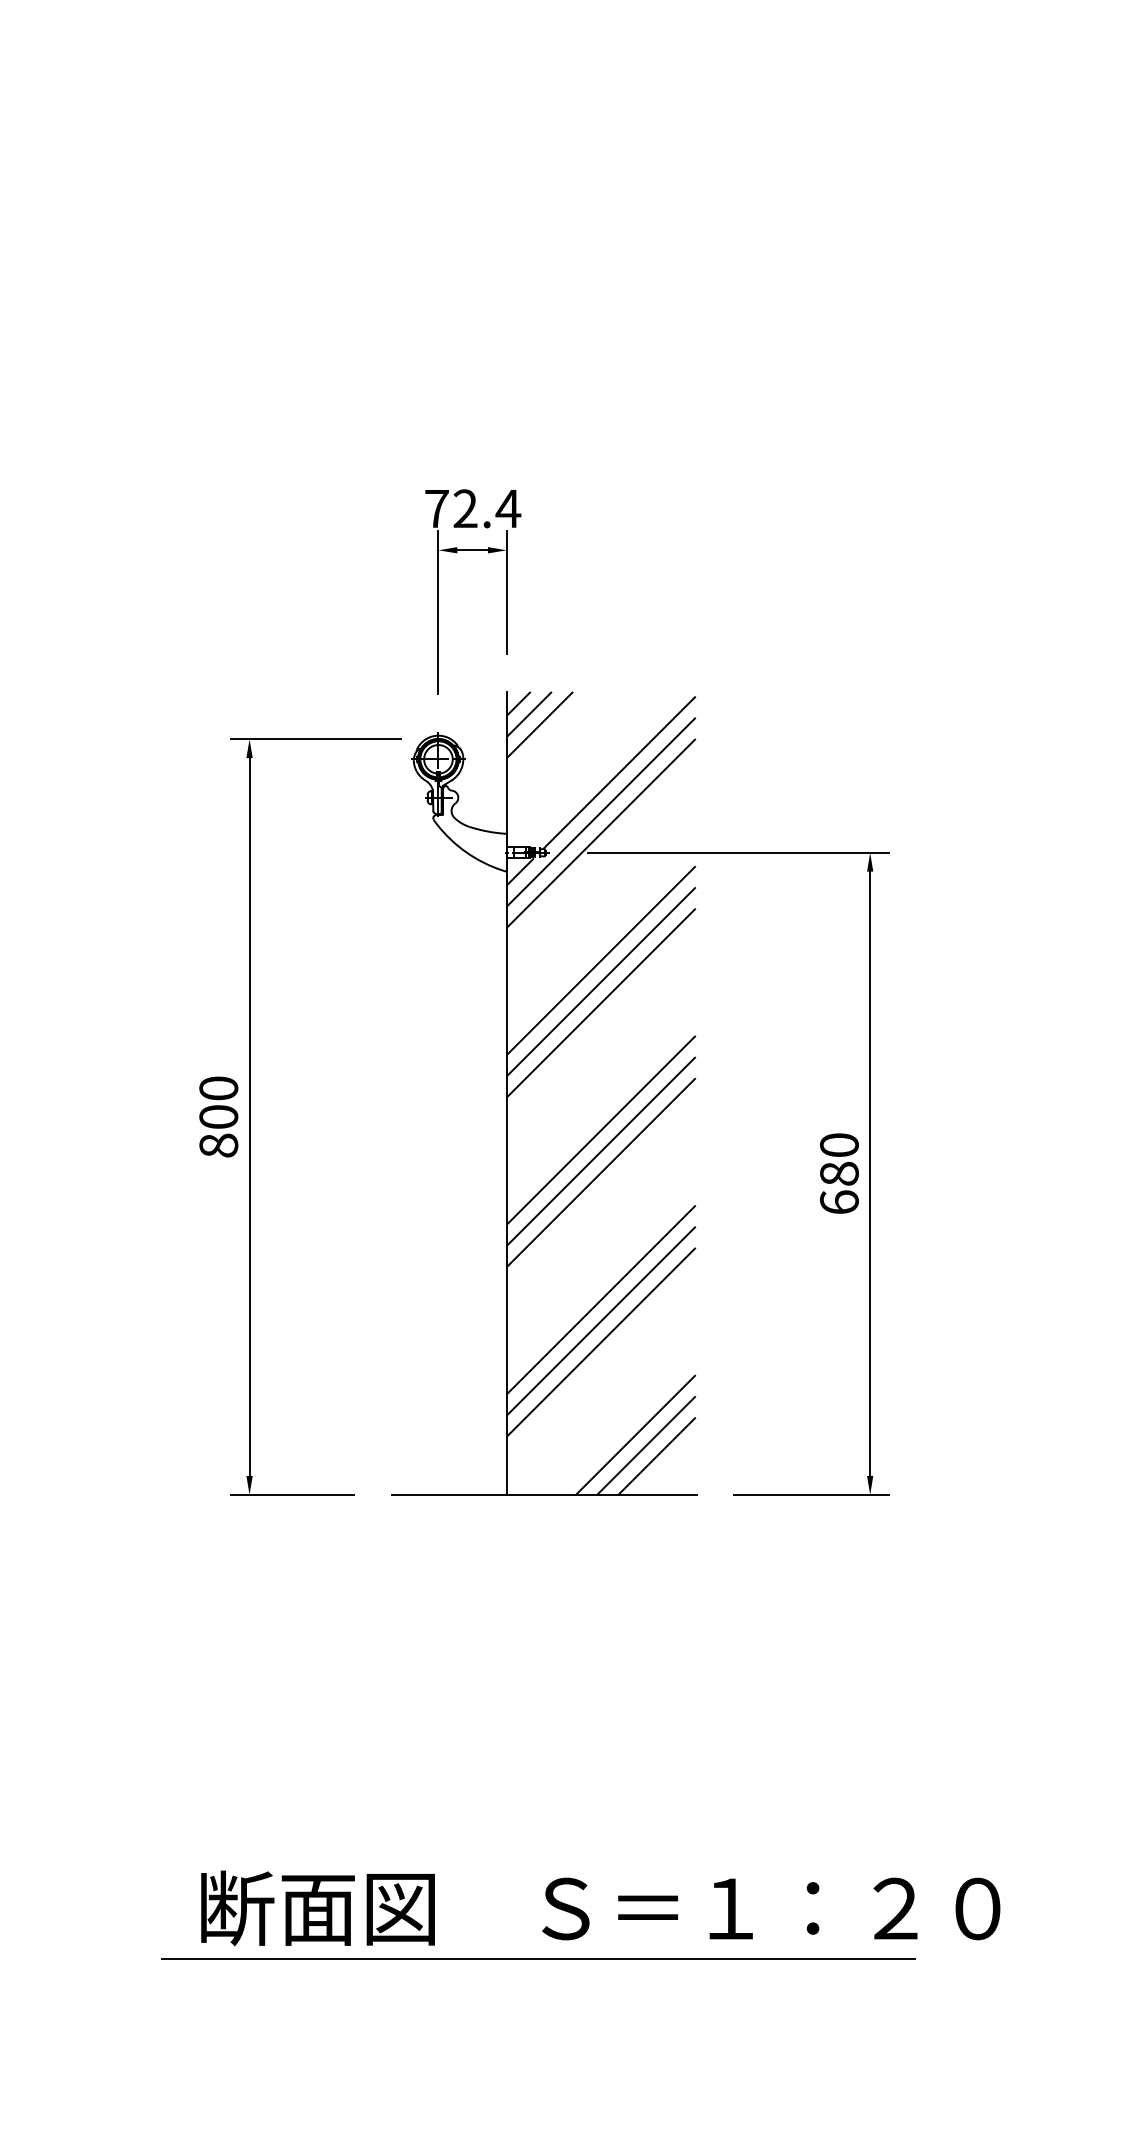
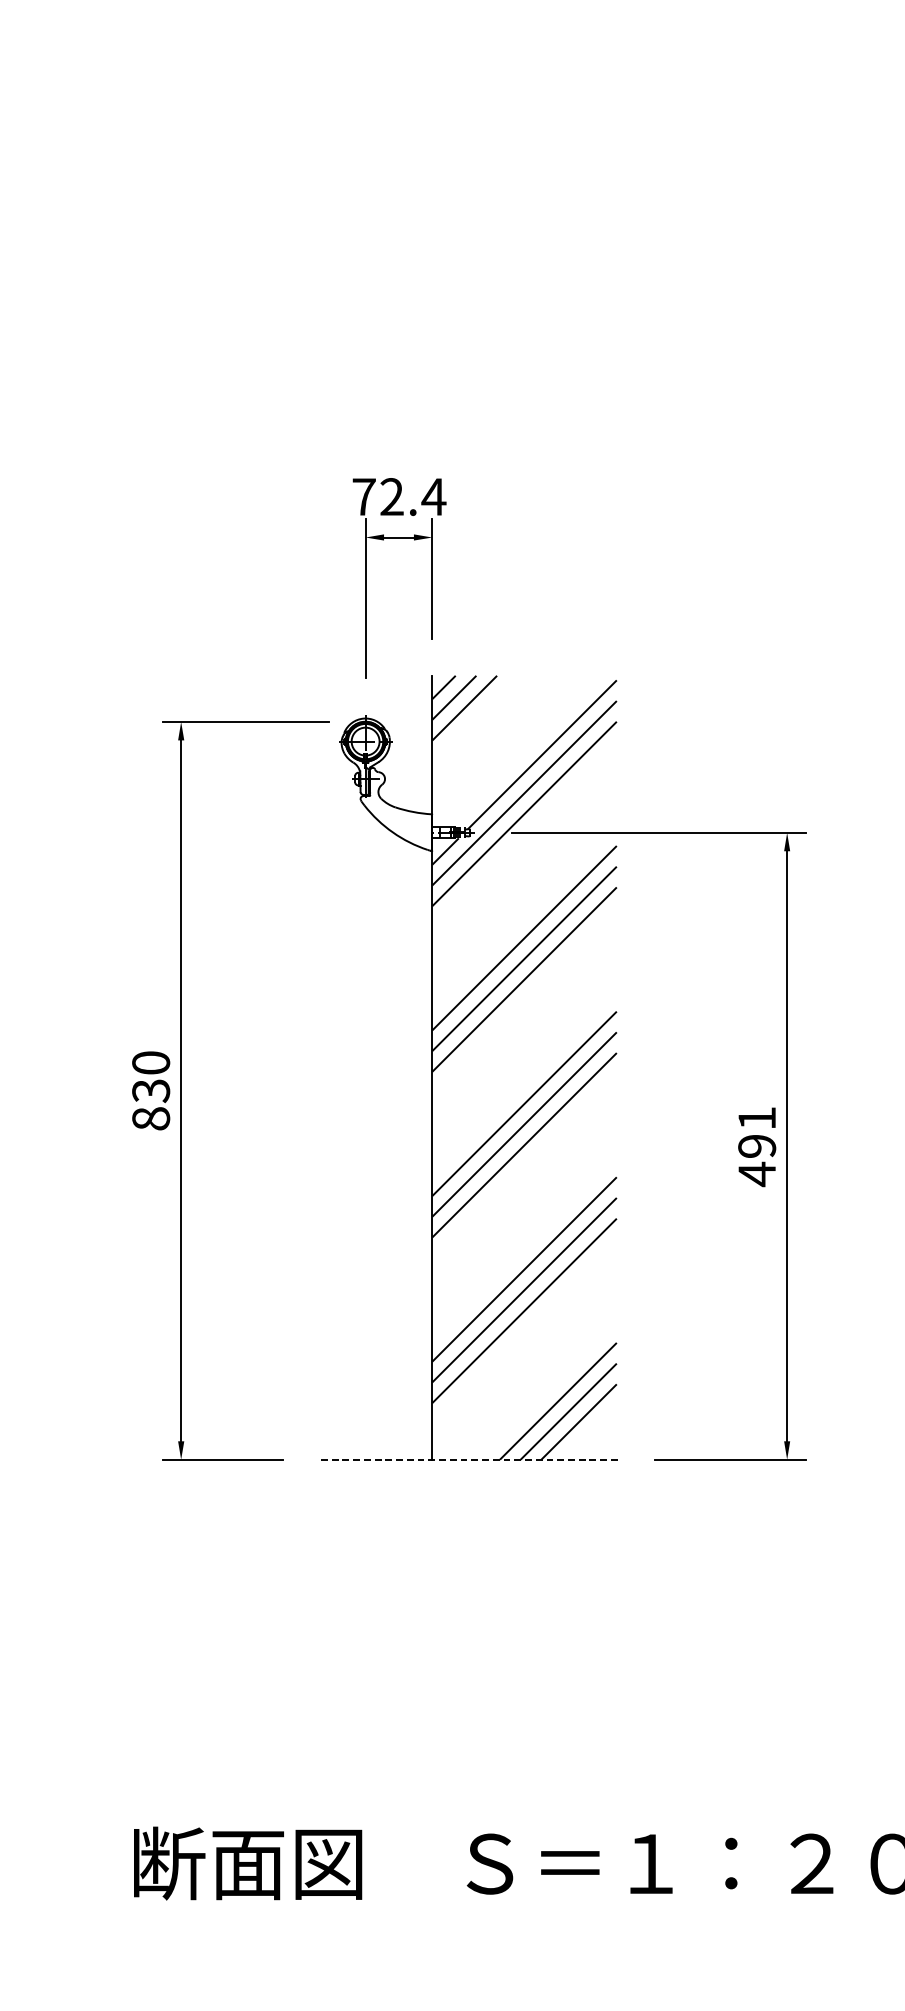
text: (218, 1117) -> (150, 1091), 800 -> 830
text: (839, 1174) -> (757, 1146), 680 -> 491
line: (543, 1494) -> (468, 1459), solid -> dashed
line: (538, 1959) -> (463, 1913), removed

